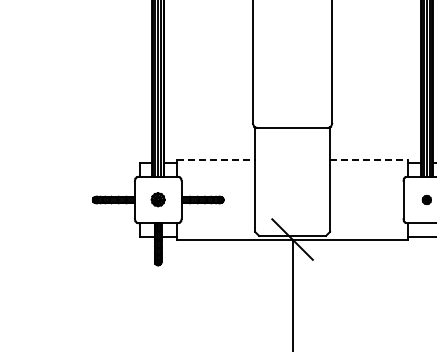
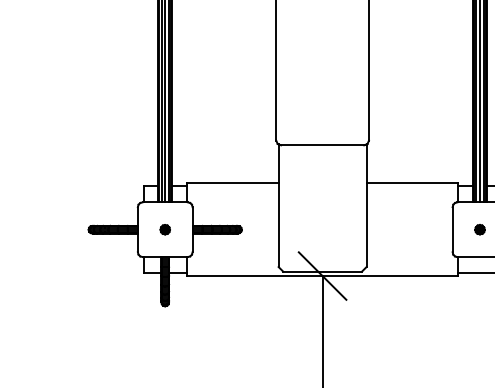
line: (216, 160) -> (233, 183), dashed -> solid
line: (369, 160) -> (412, 183), dashed -> solid
part: (158, 200) -> (165, 230), size x0.62

